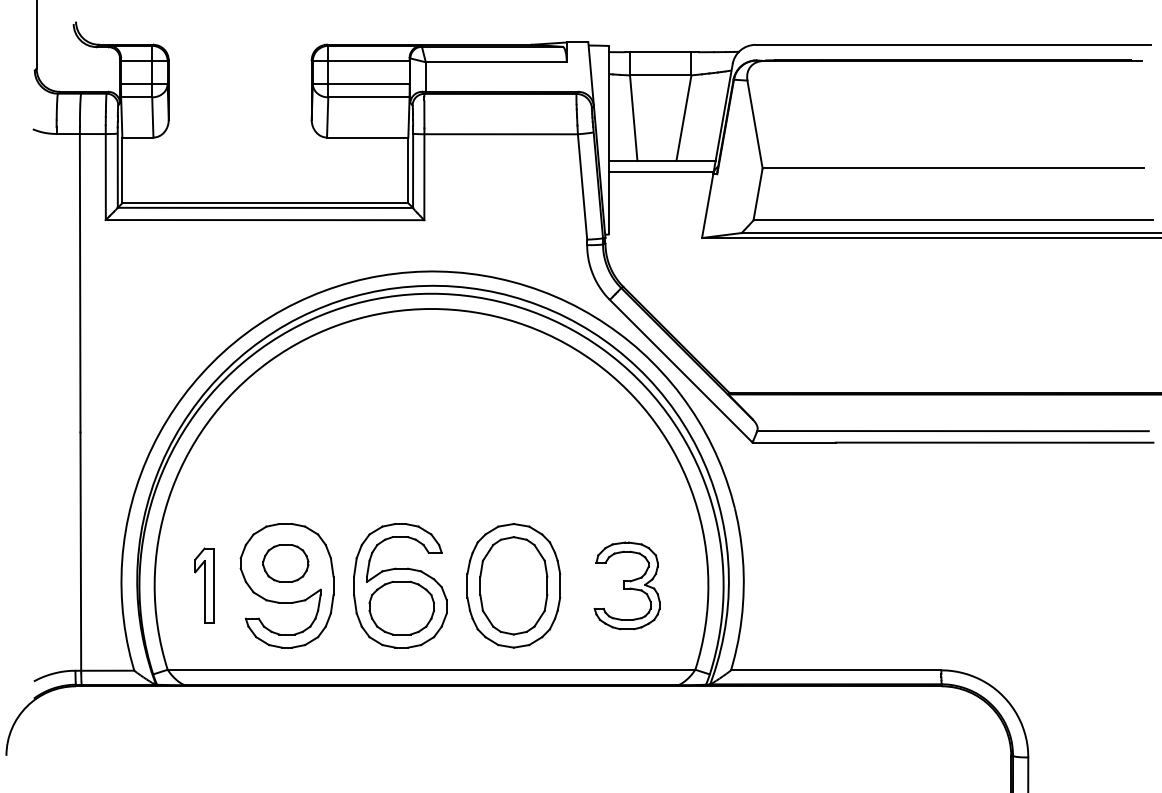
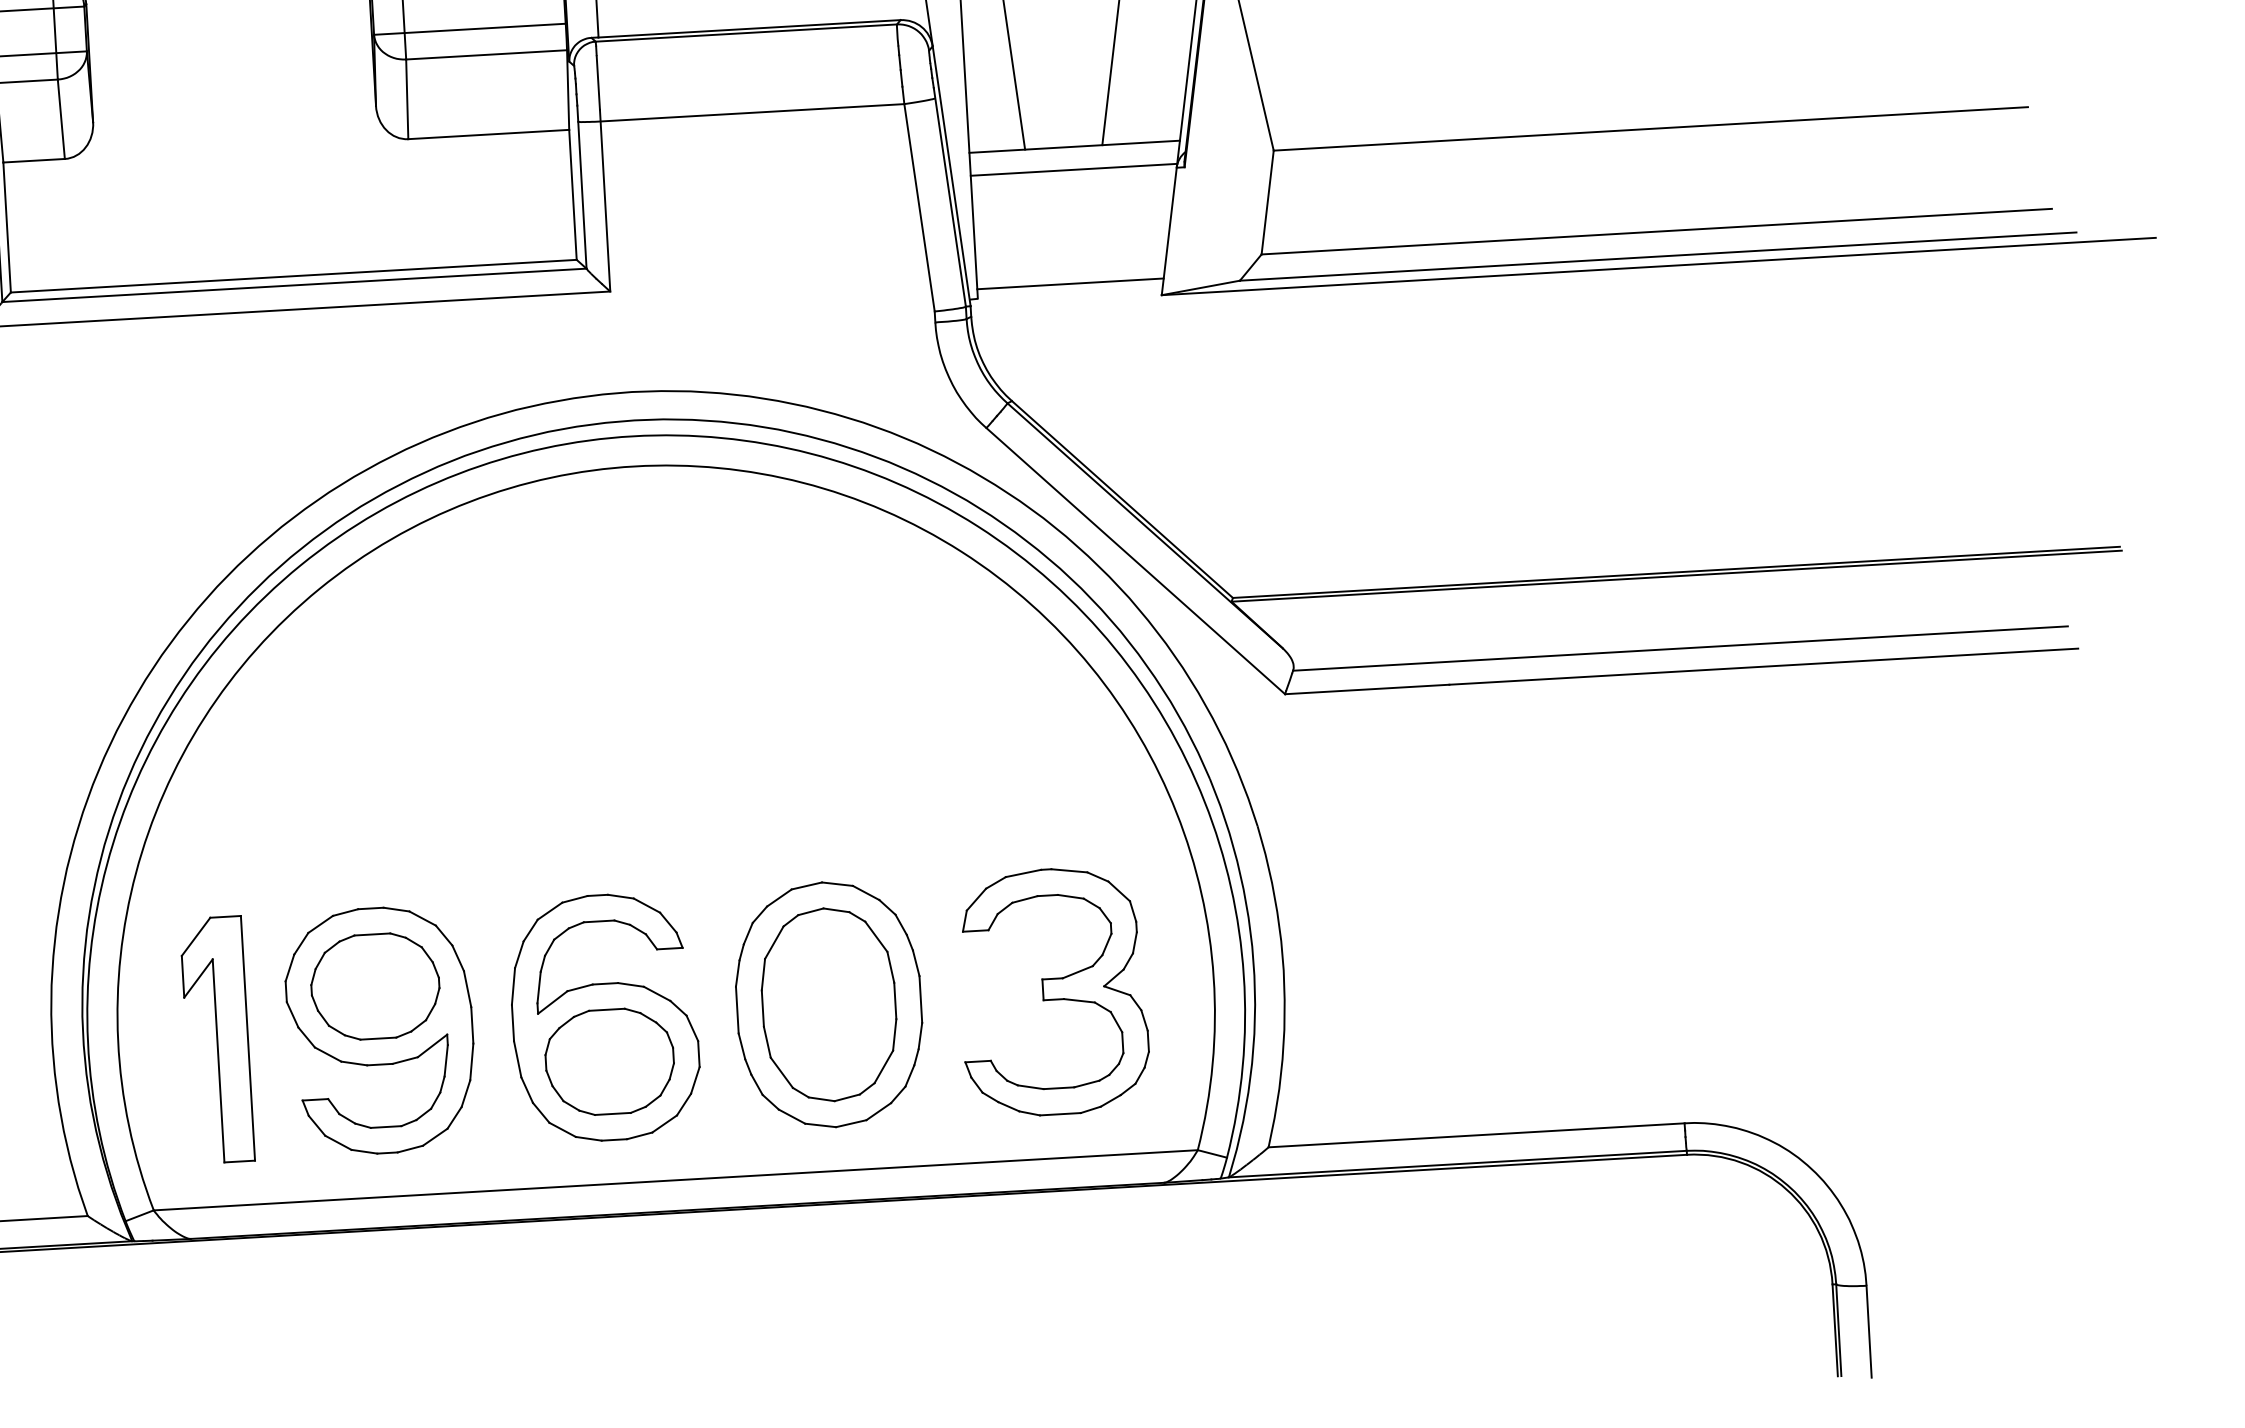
line: (656, 229) -> (1070, 283), added
part: (285, 563) -> (374, 986), size x1.43
part: (204, 585) -> (216, 1039), size x1.67
part: (626, 585) -> (1051, 991), size x1.43

